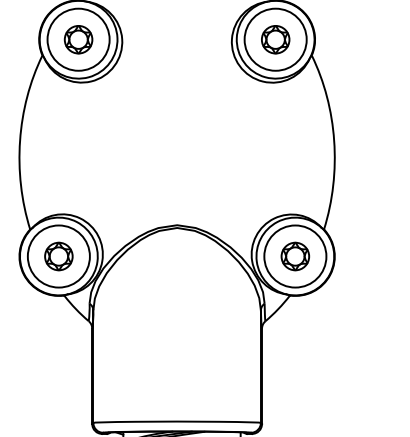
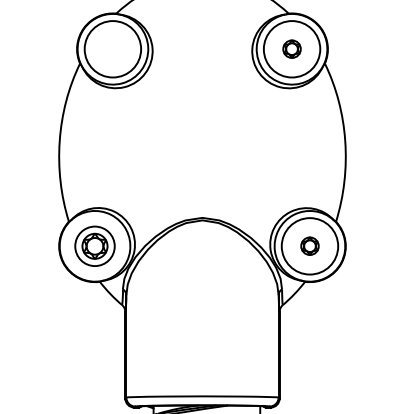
part: (78, 38) -> (112, 48), removed
part: (275, 38) -> (291, 48), size x0.7
part: (294, 255) -> (309, 245), size x0.7
circle: (58, 256) -> (94, 246), size x0.7

